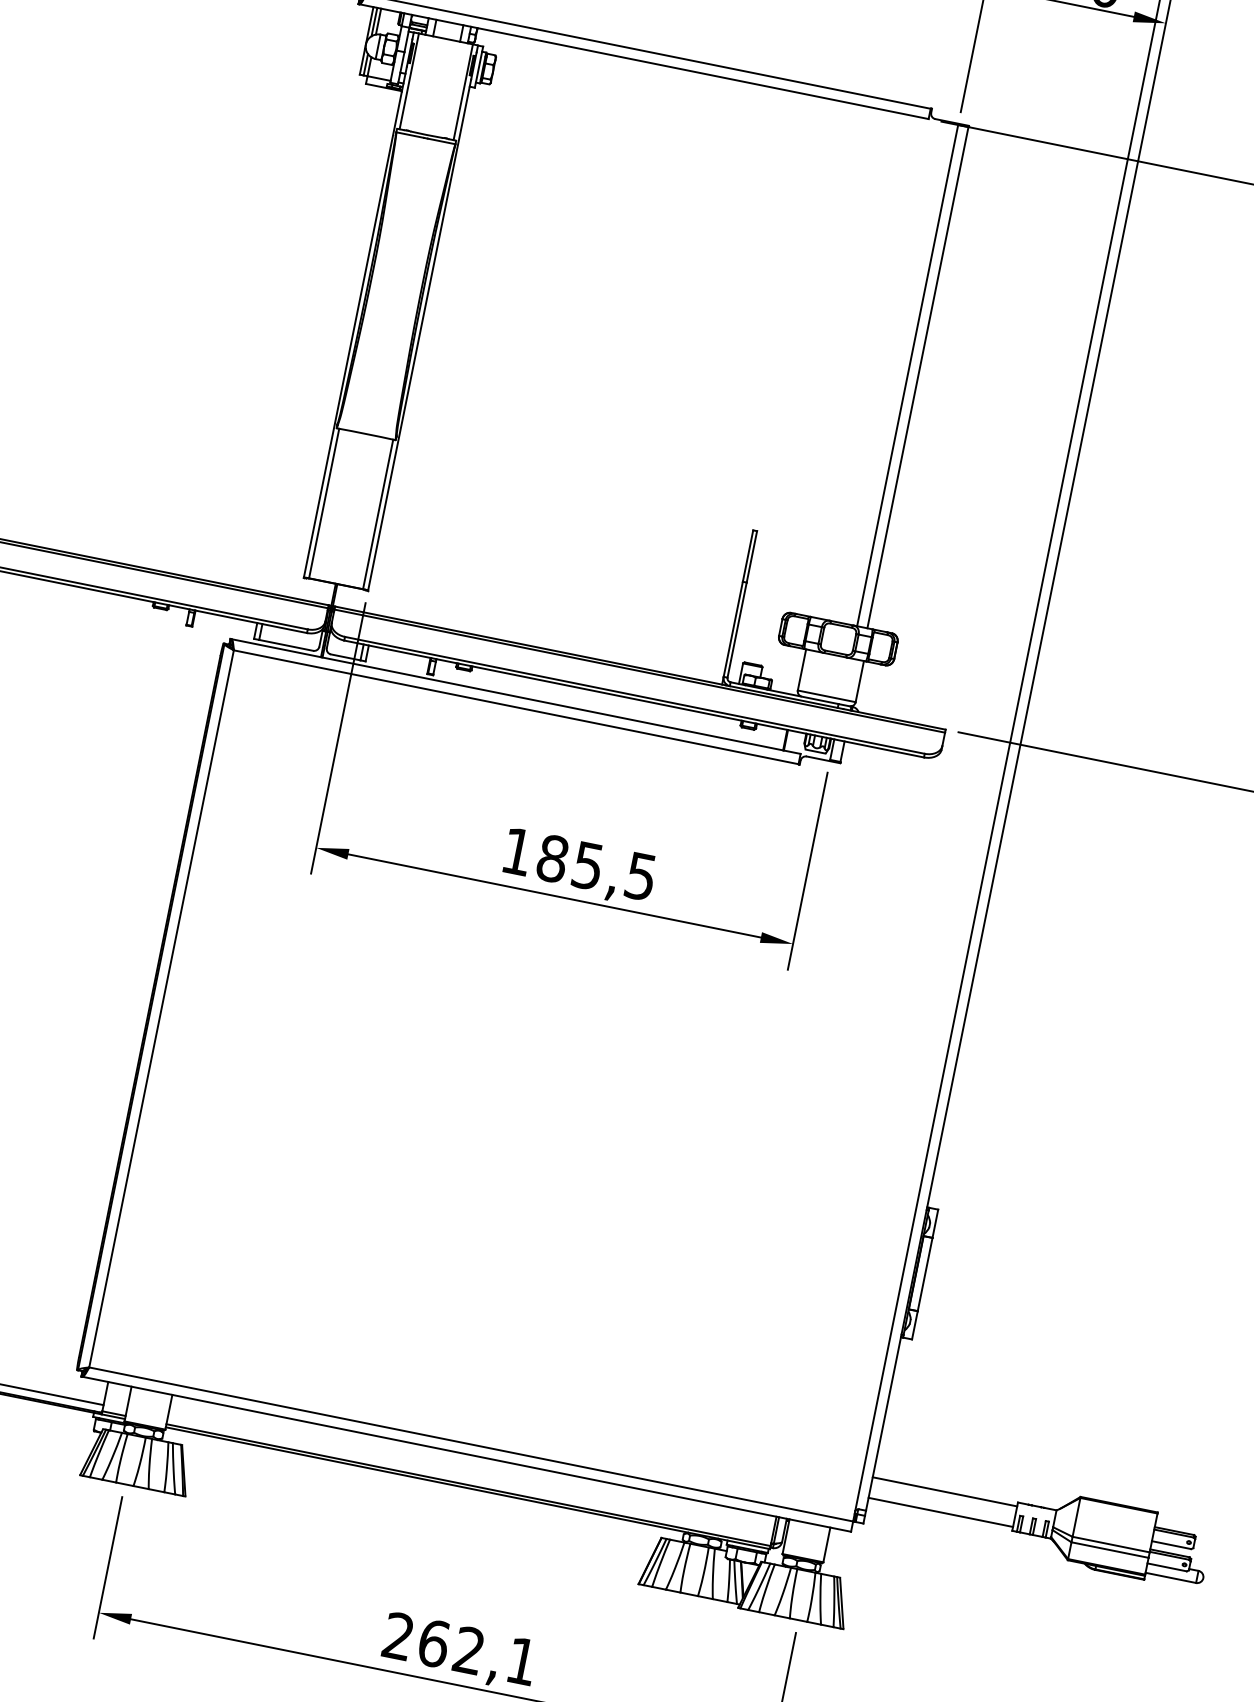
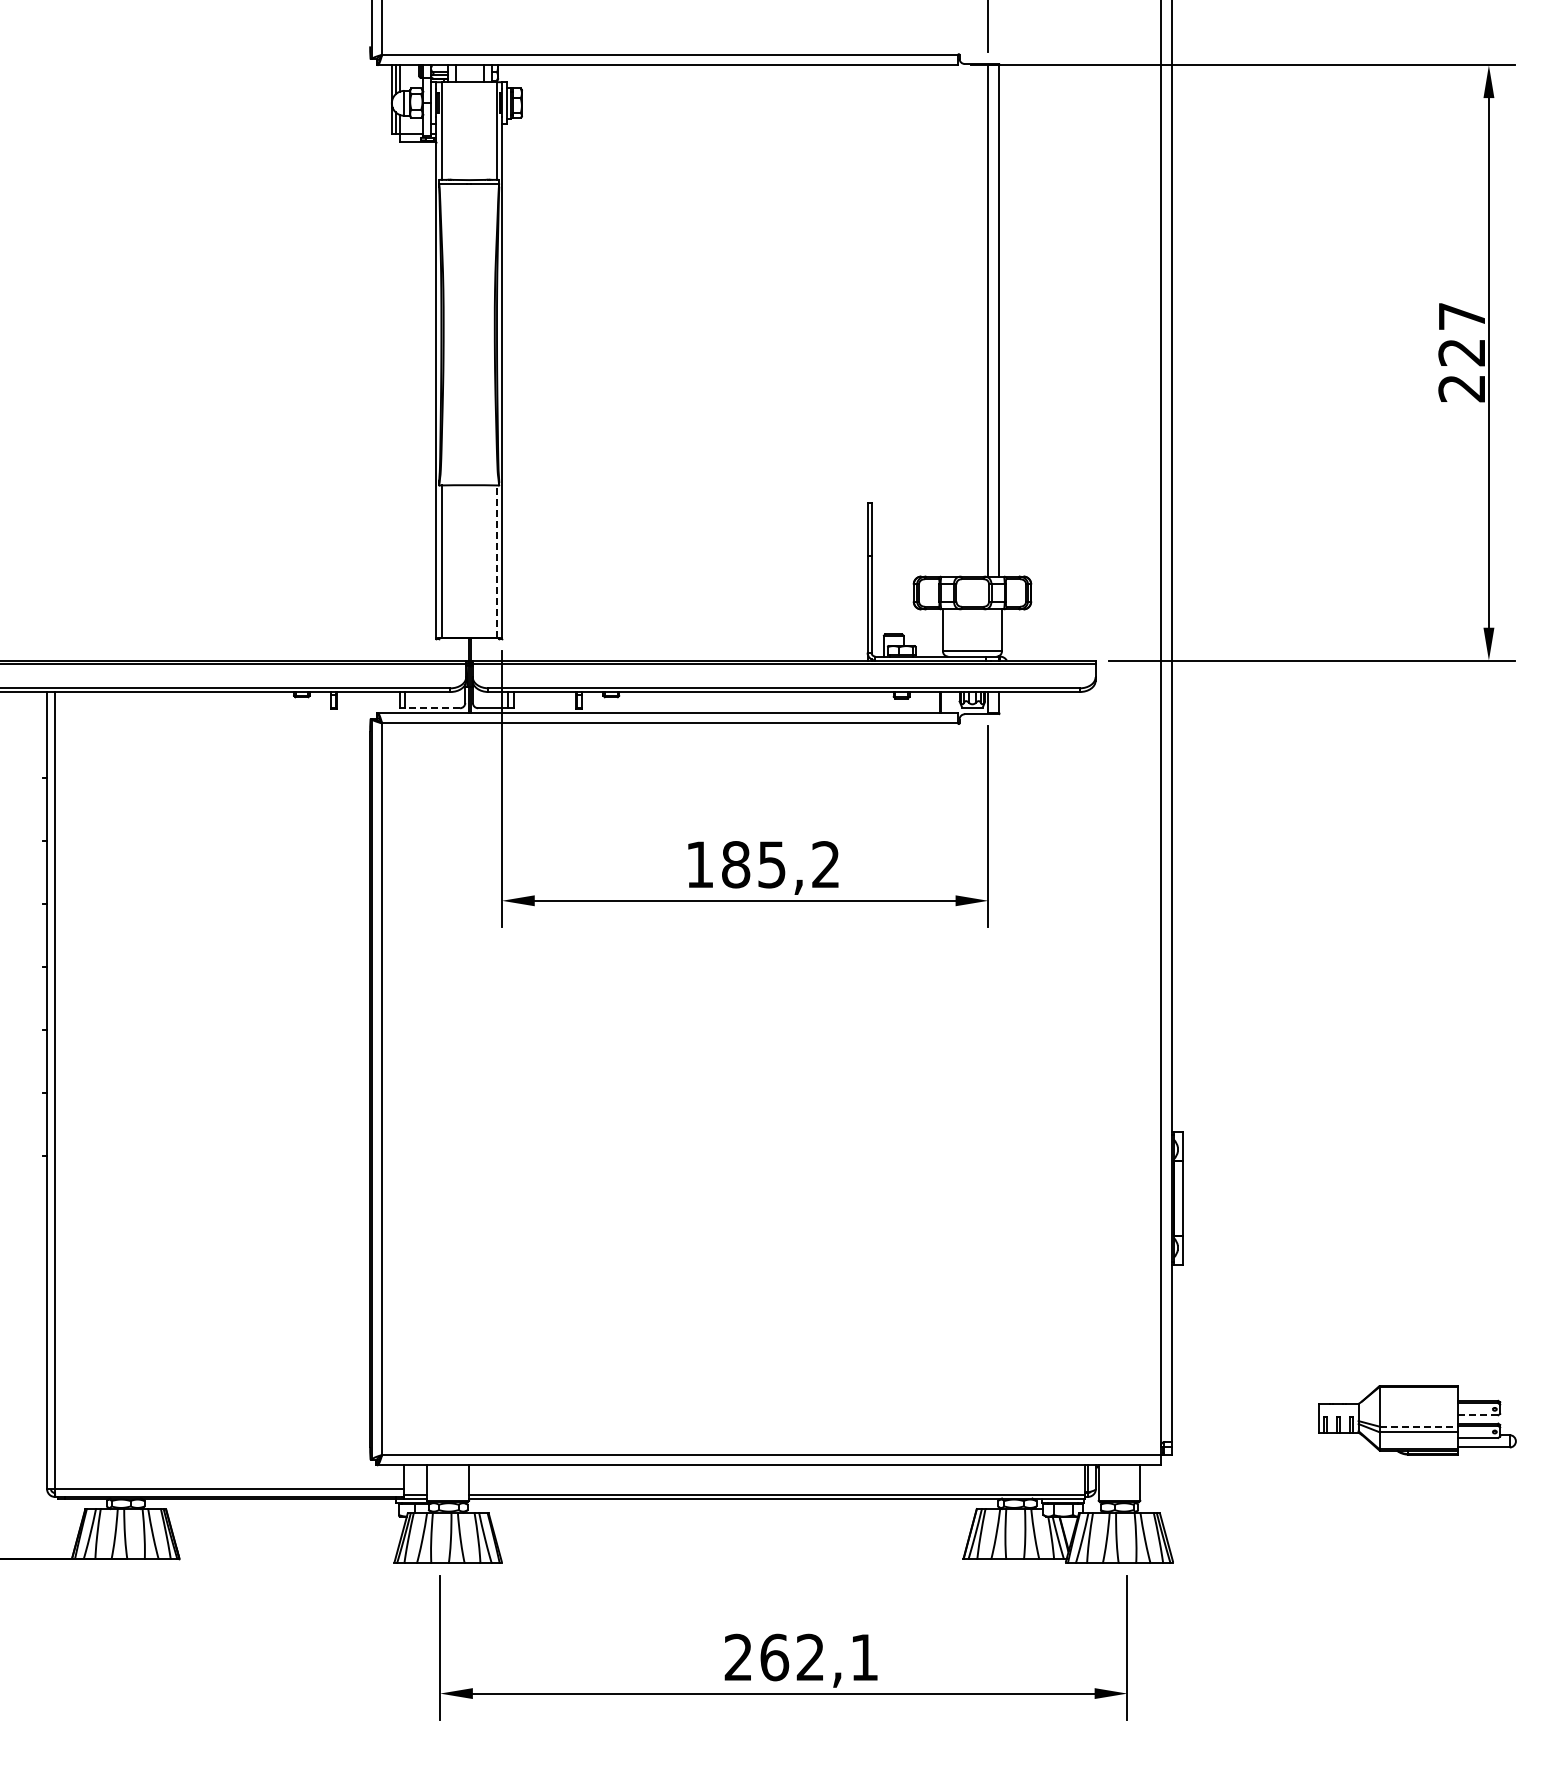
line: (377, 514) -> (496, 561), solid -> dashed
line: (286, 645) -> (432, 708), solid -> dashed
text: (640, 876) -> (825, 864), 185,5 -> 185,2
line: (944, 1491) -> (1245, 1407), removed
line: (940, 1512) -> (1245, 1428), removed
line: (1111, 1544) -> (1419, 1426), solid -> dashed
line: (1171, 1545) -> (1478, 1415), solid -> dashed

